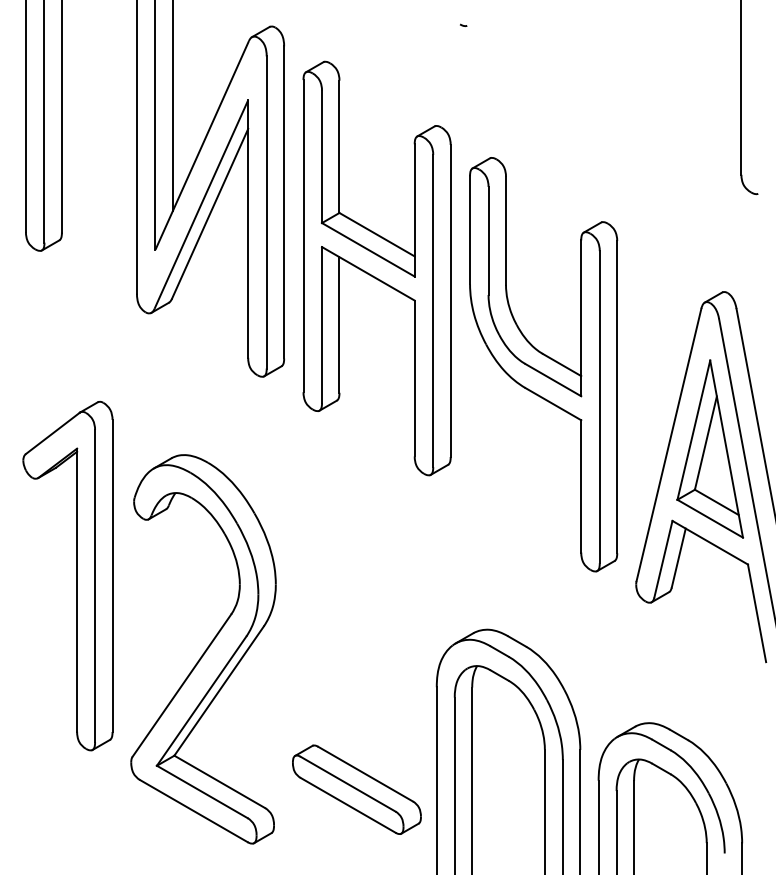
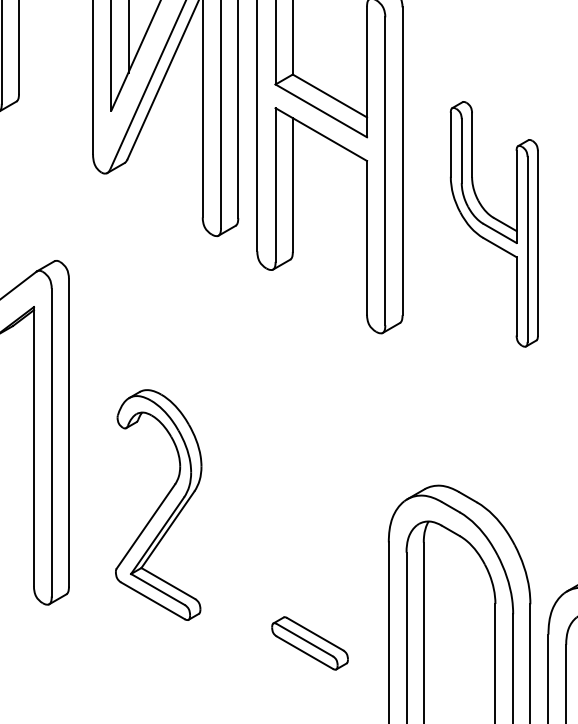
part: (543, 364) -> (494, 224), size x0.6
part: (203, 649) -> (158, 505), size x0.6
part: (356, 789) -> (309, 643), size x0.6

